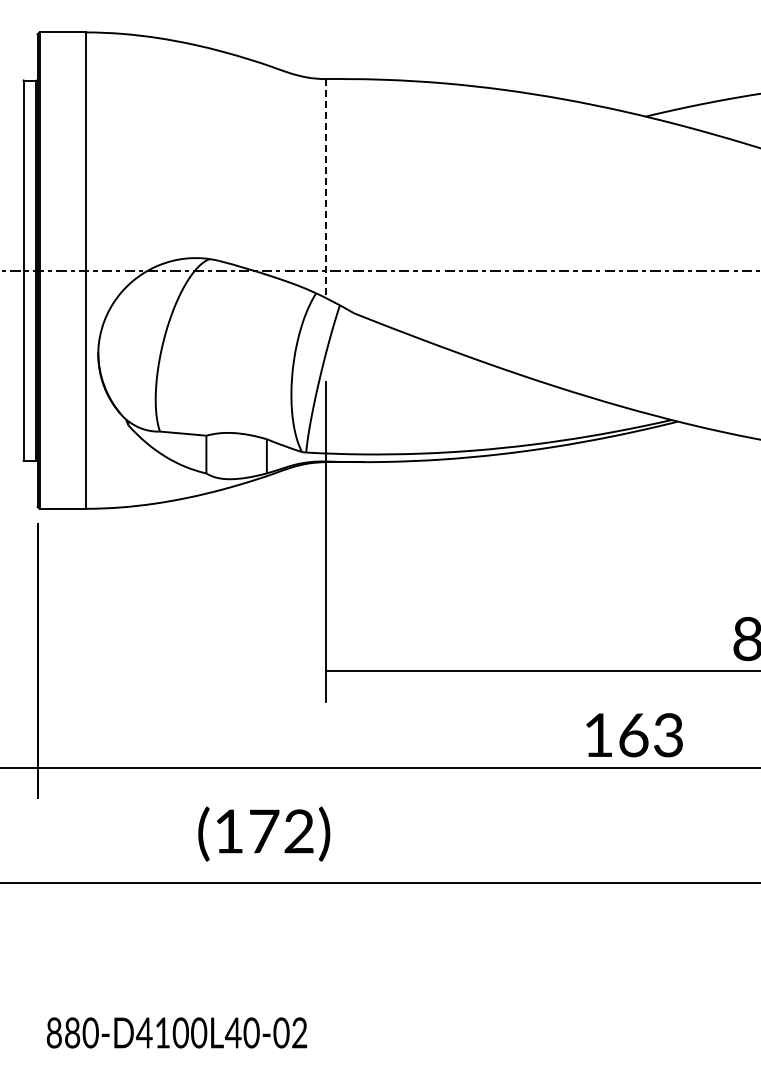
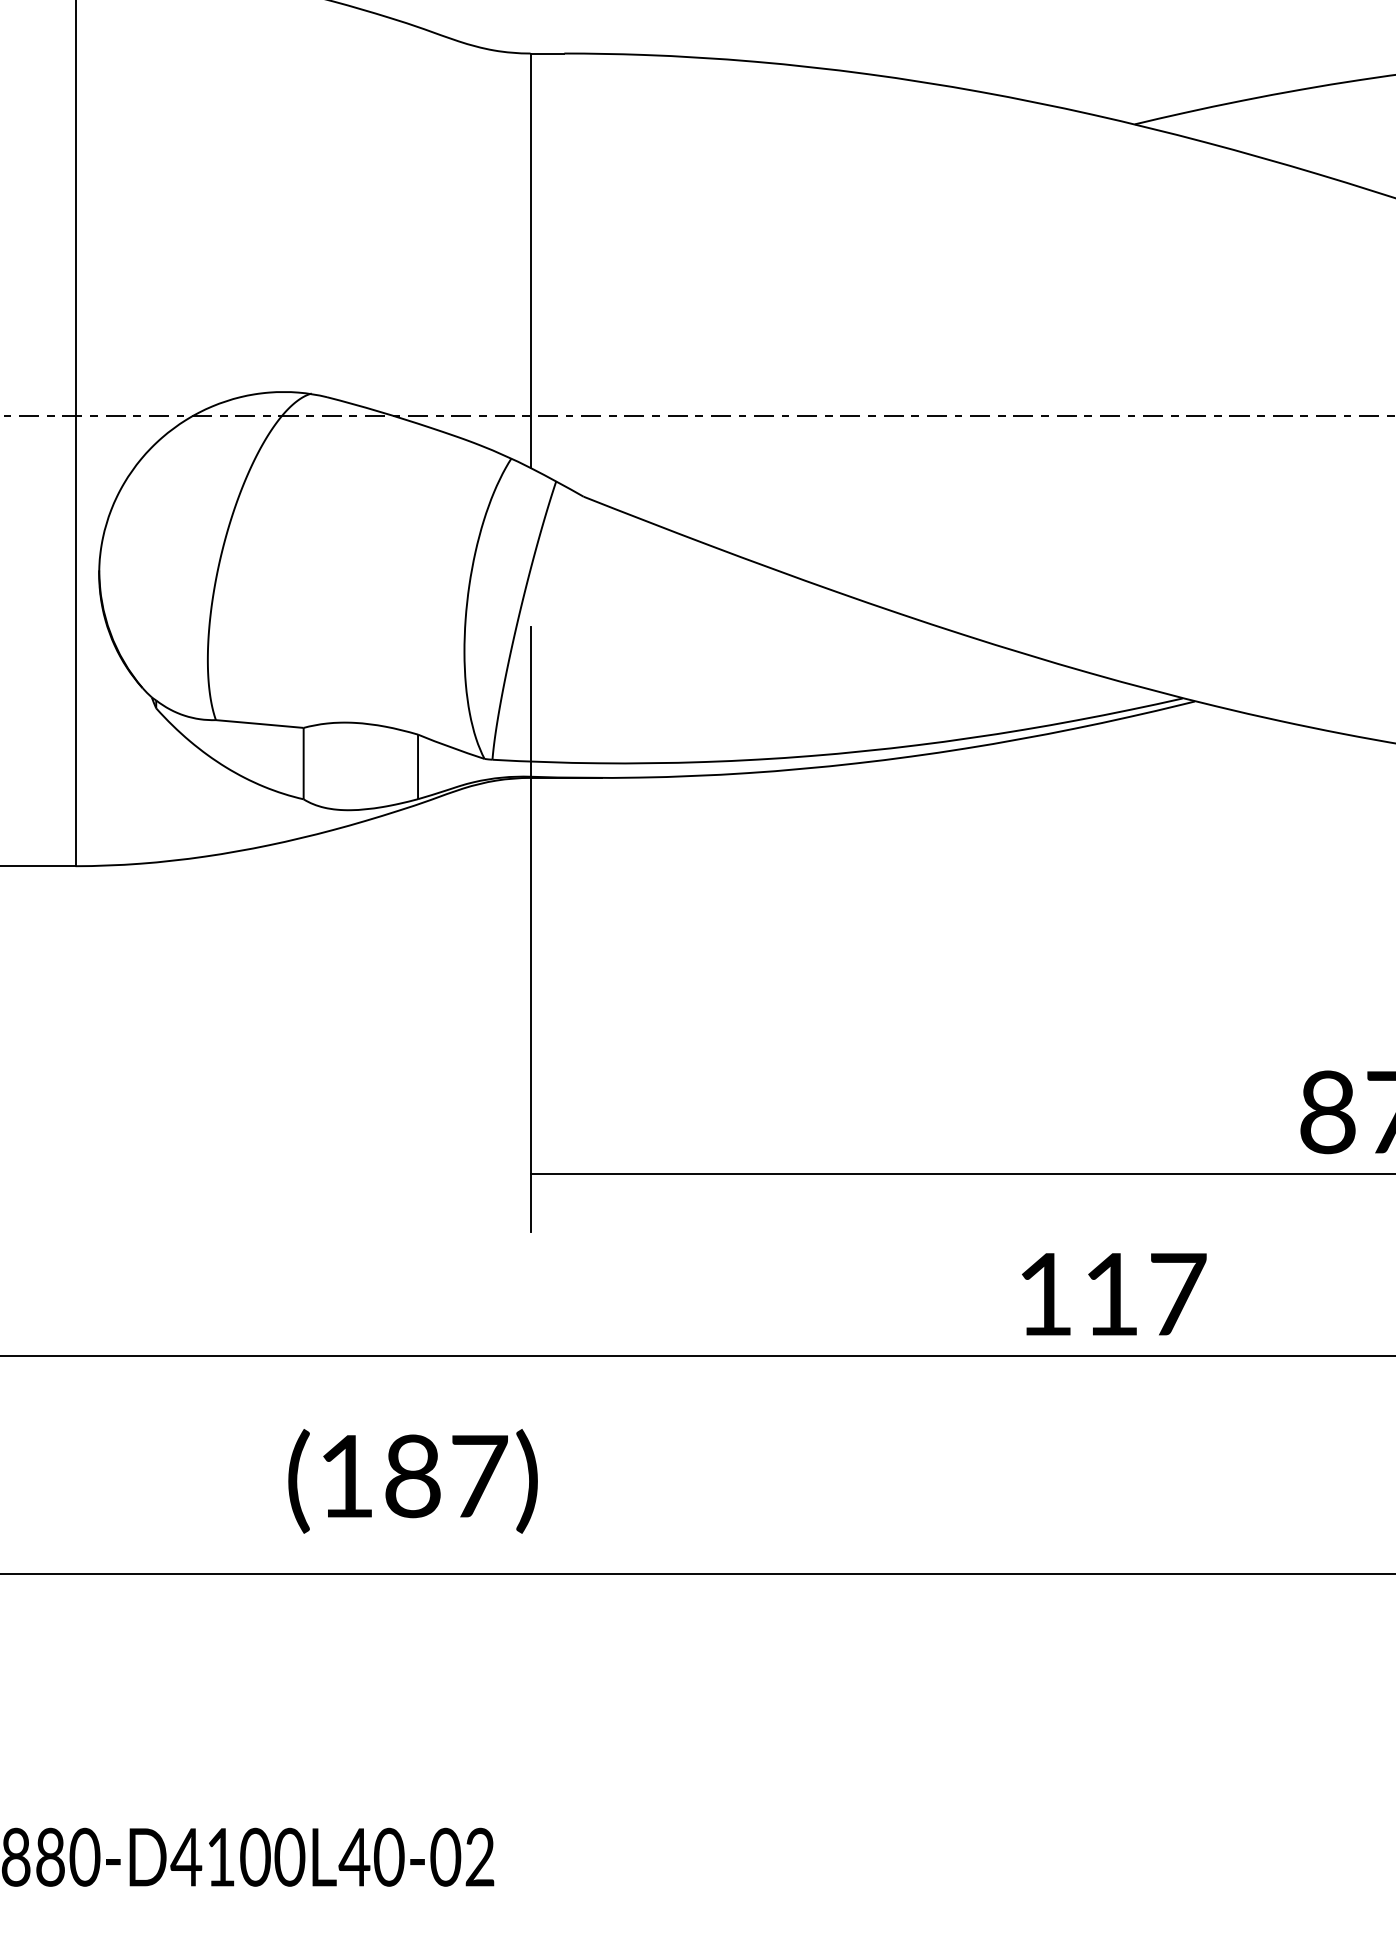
line: (326, 188) -> (530, 260), dashed -> solid
text: (651, 735) -> (1145, 1294), 163 -> 117
text: (281, 831) -> (445, 1476), (172) -> (187)

